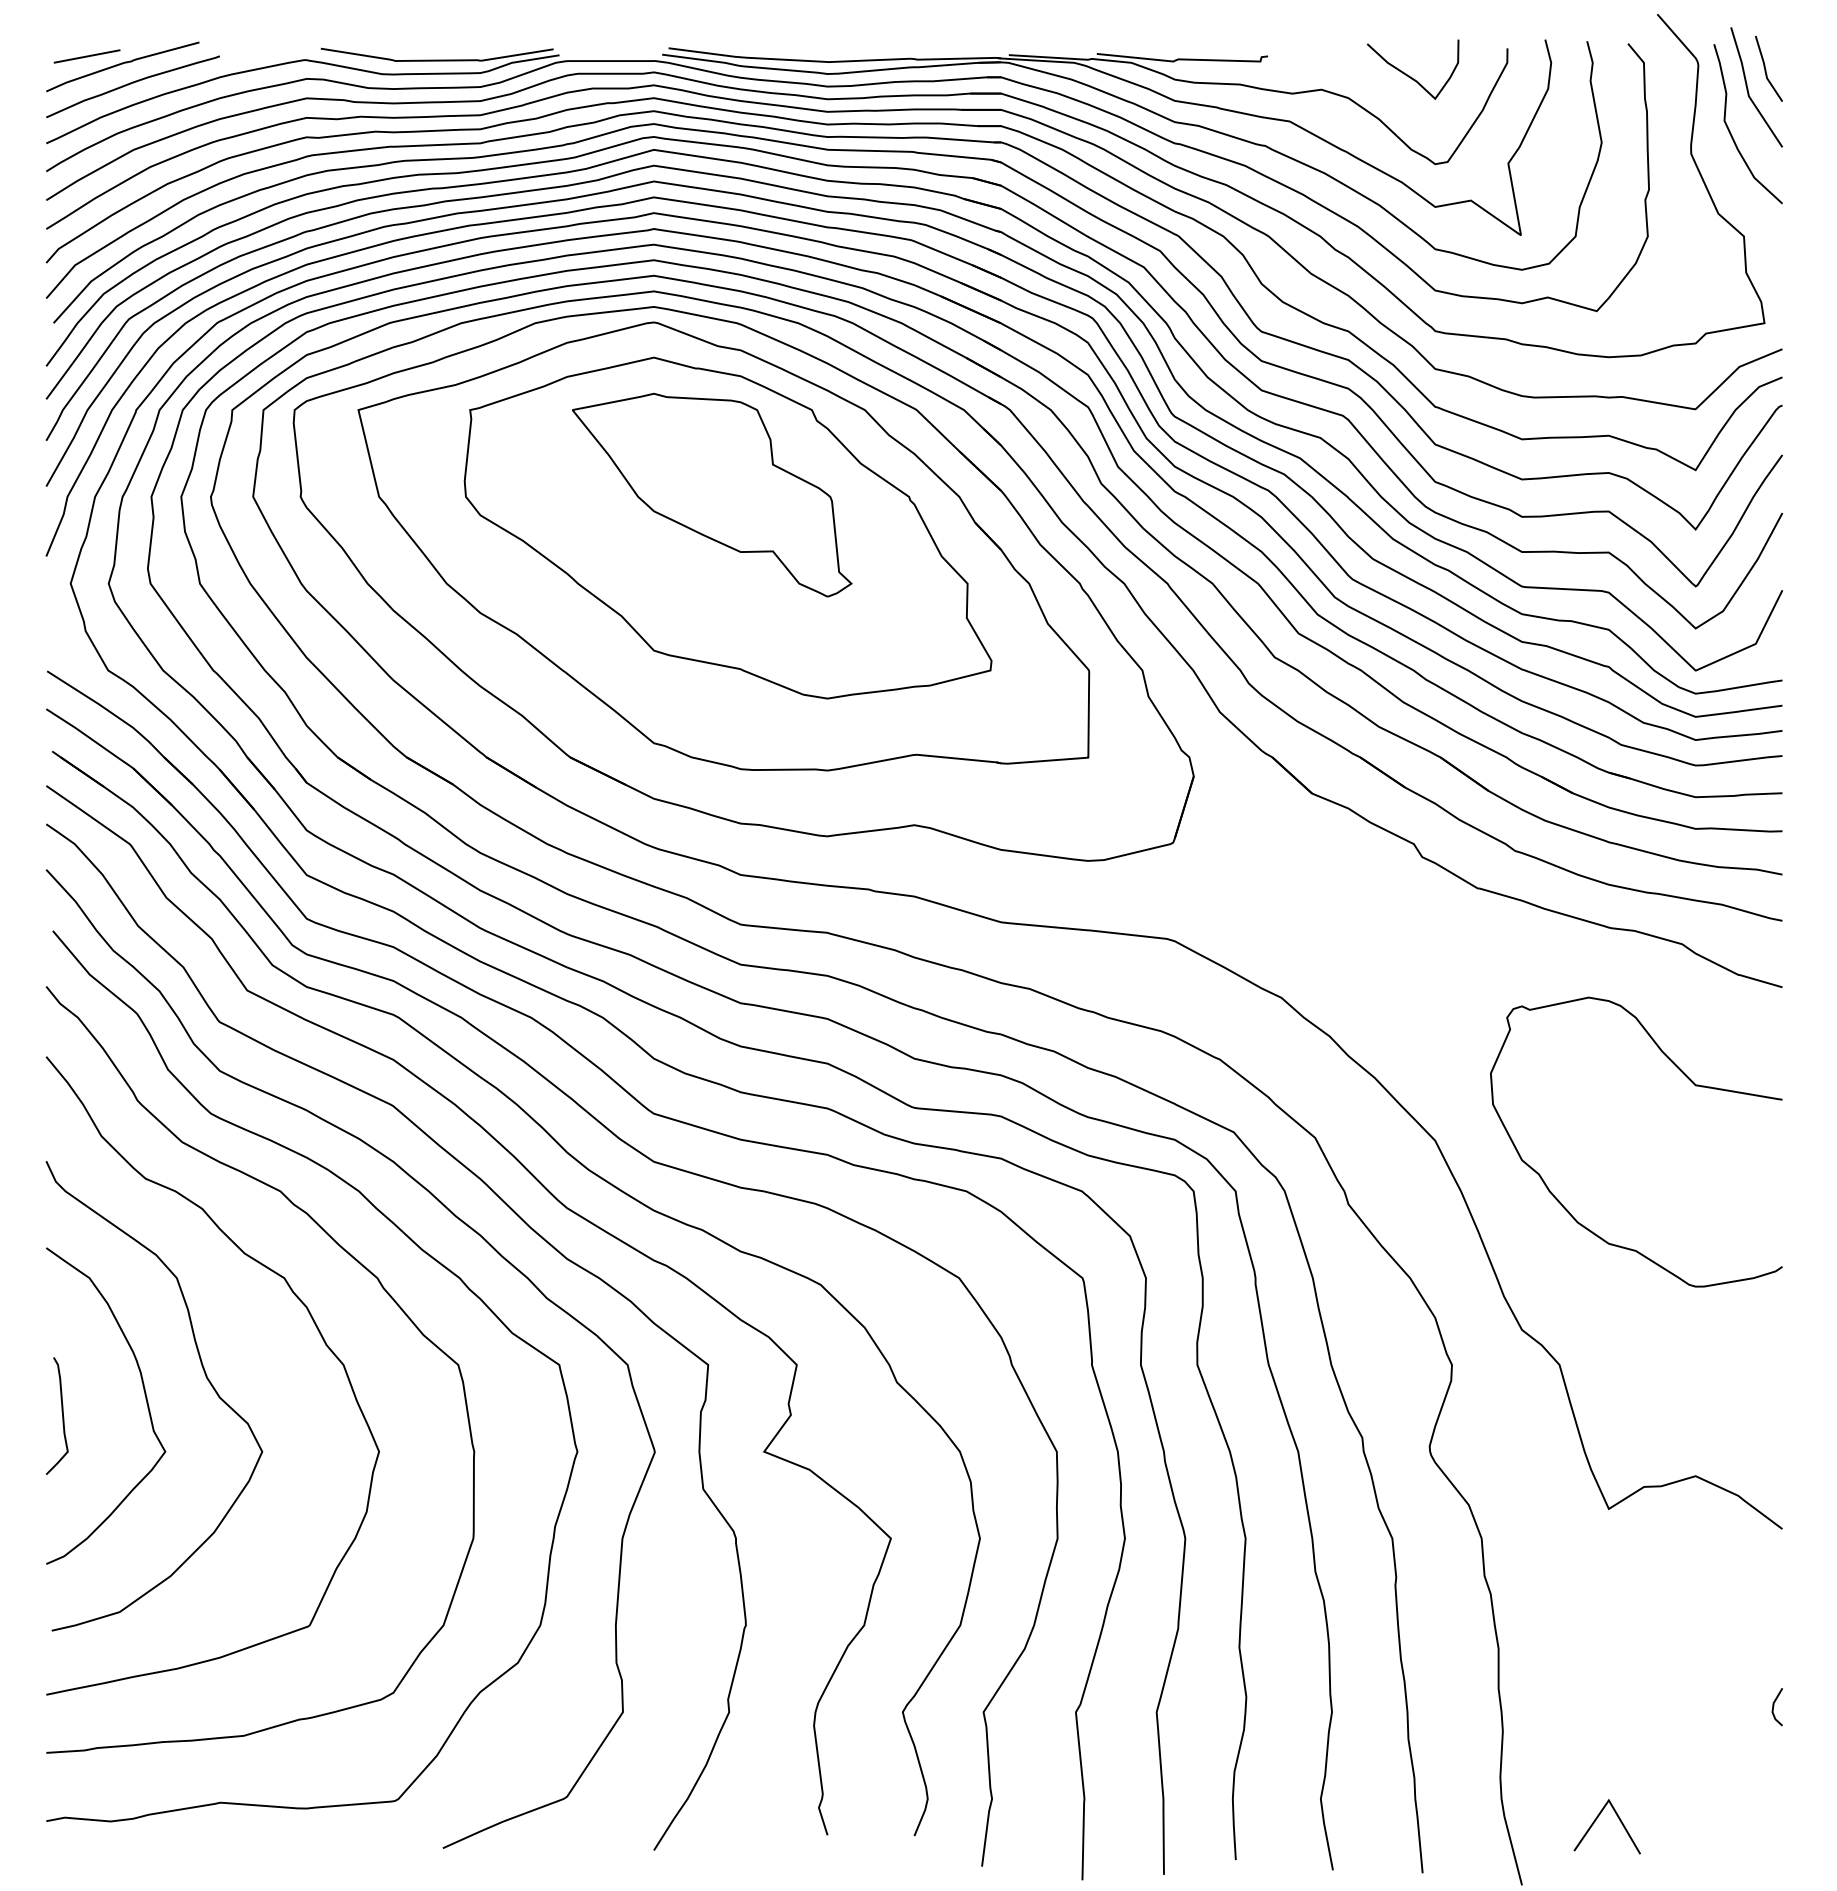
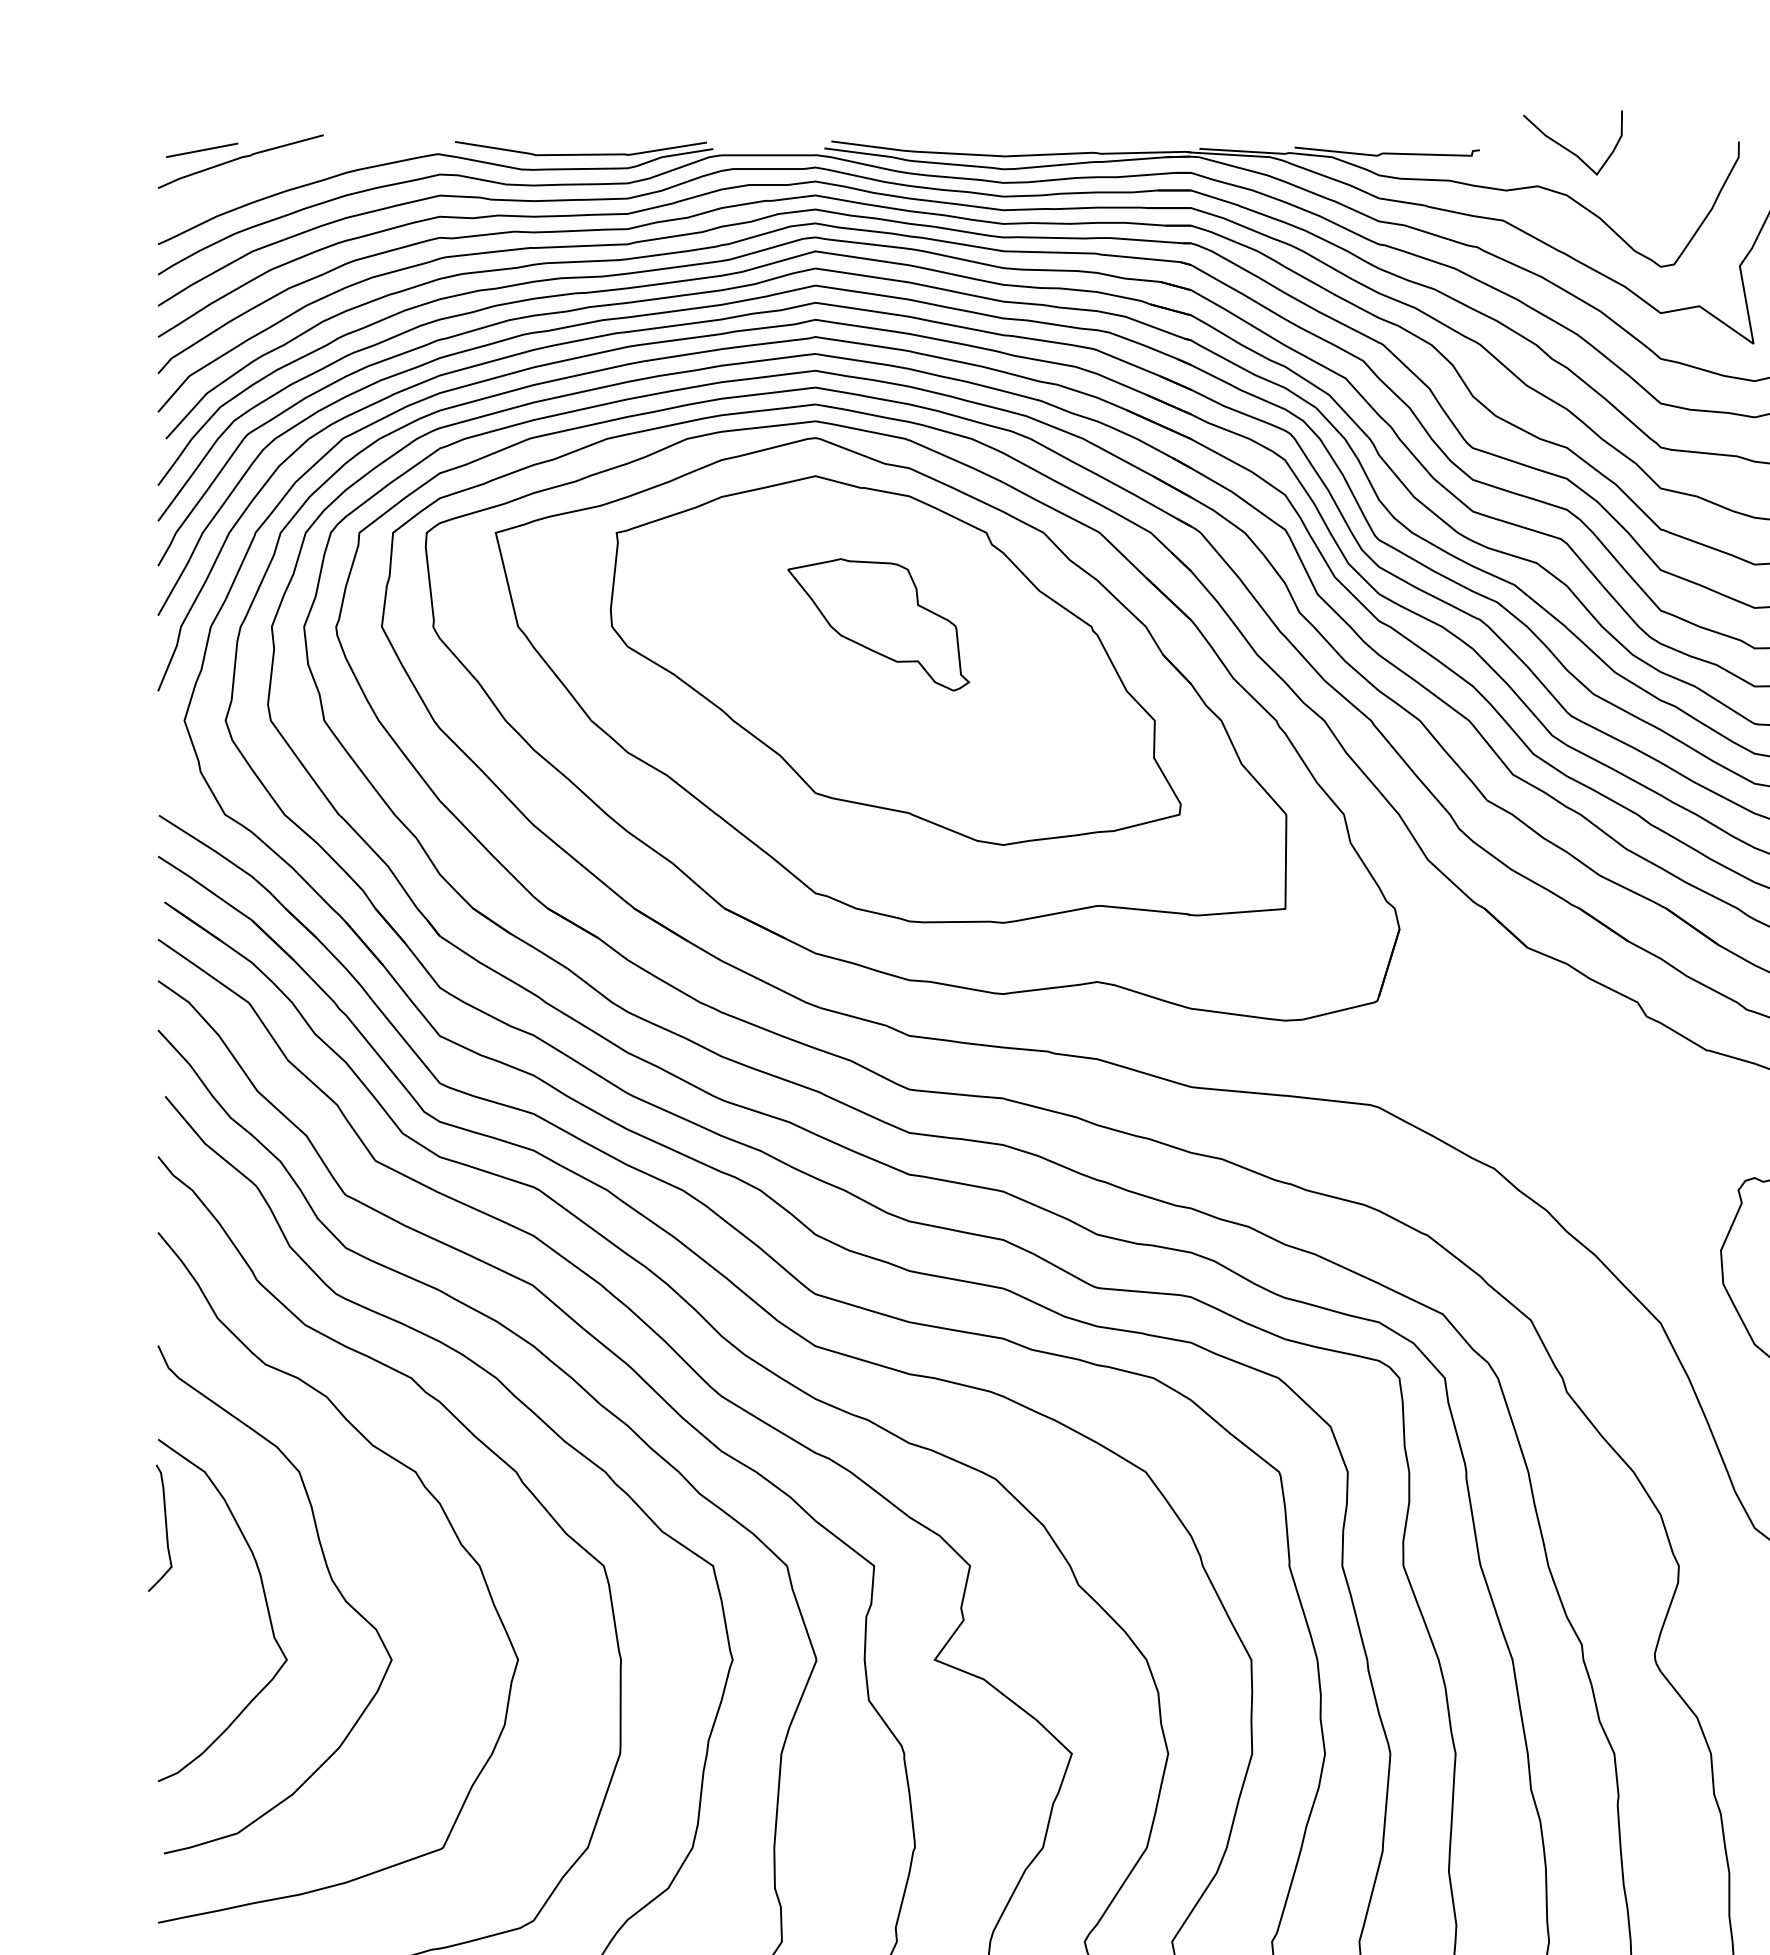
curve: (1409, 75) -> (1569, 149), moved
curve: (131, 84) -> (250, 180), removed
part: (712, 494) -> (878, 624), size x0.6
curve: (61, 1412) -> (164, 1524), moved

